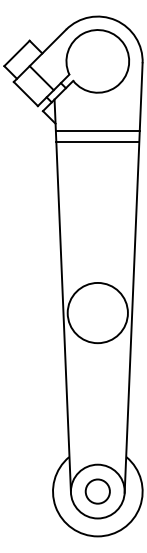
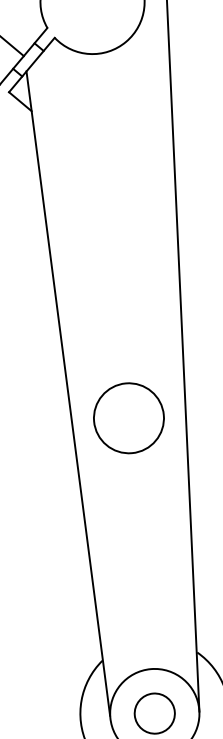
line: (97, 130) -> (102, 116), removed
line: (97, 142) -> (103, 136), removed
circle: (97, 312) -> (128, 417), size x0.7

